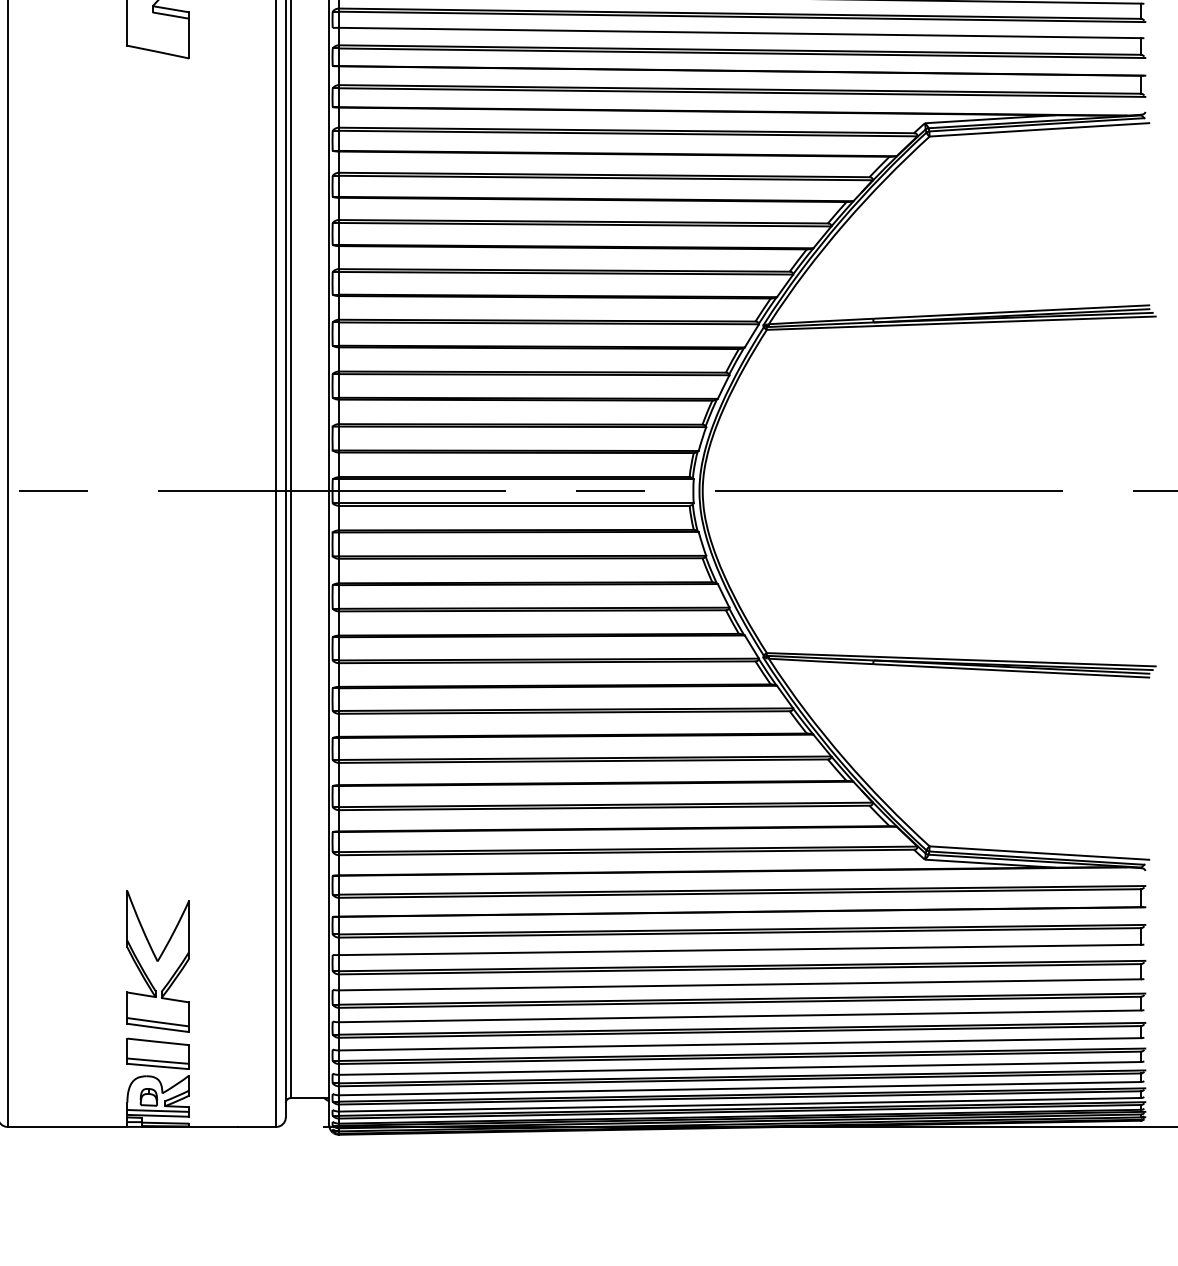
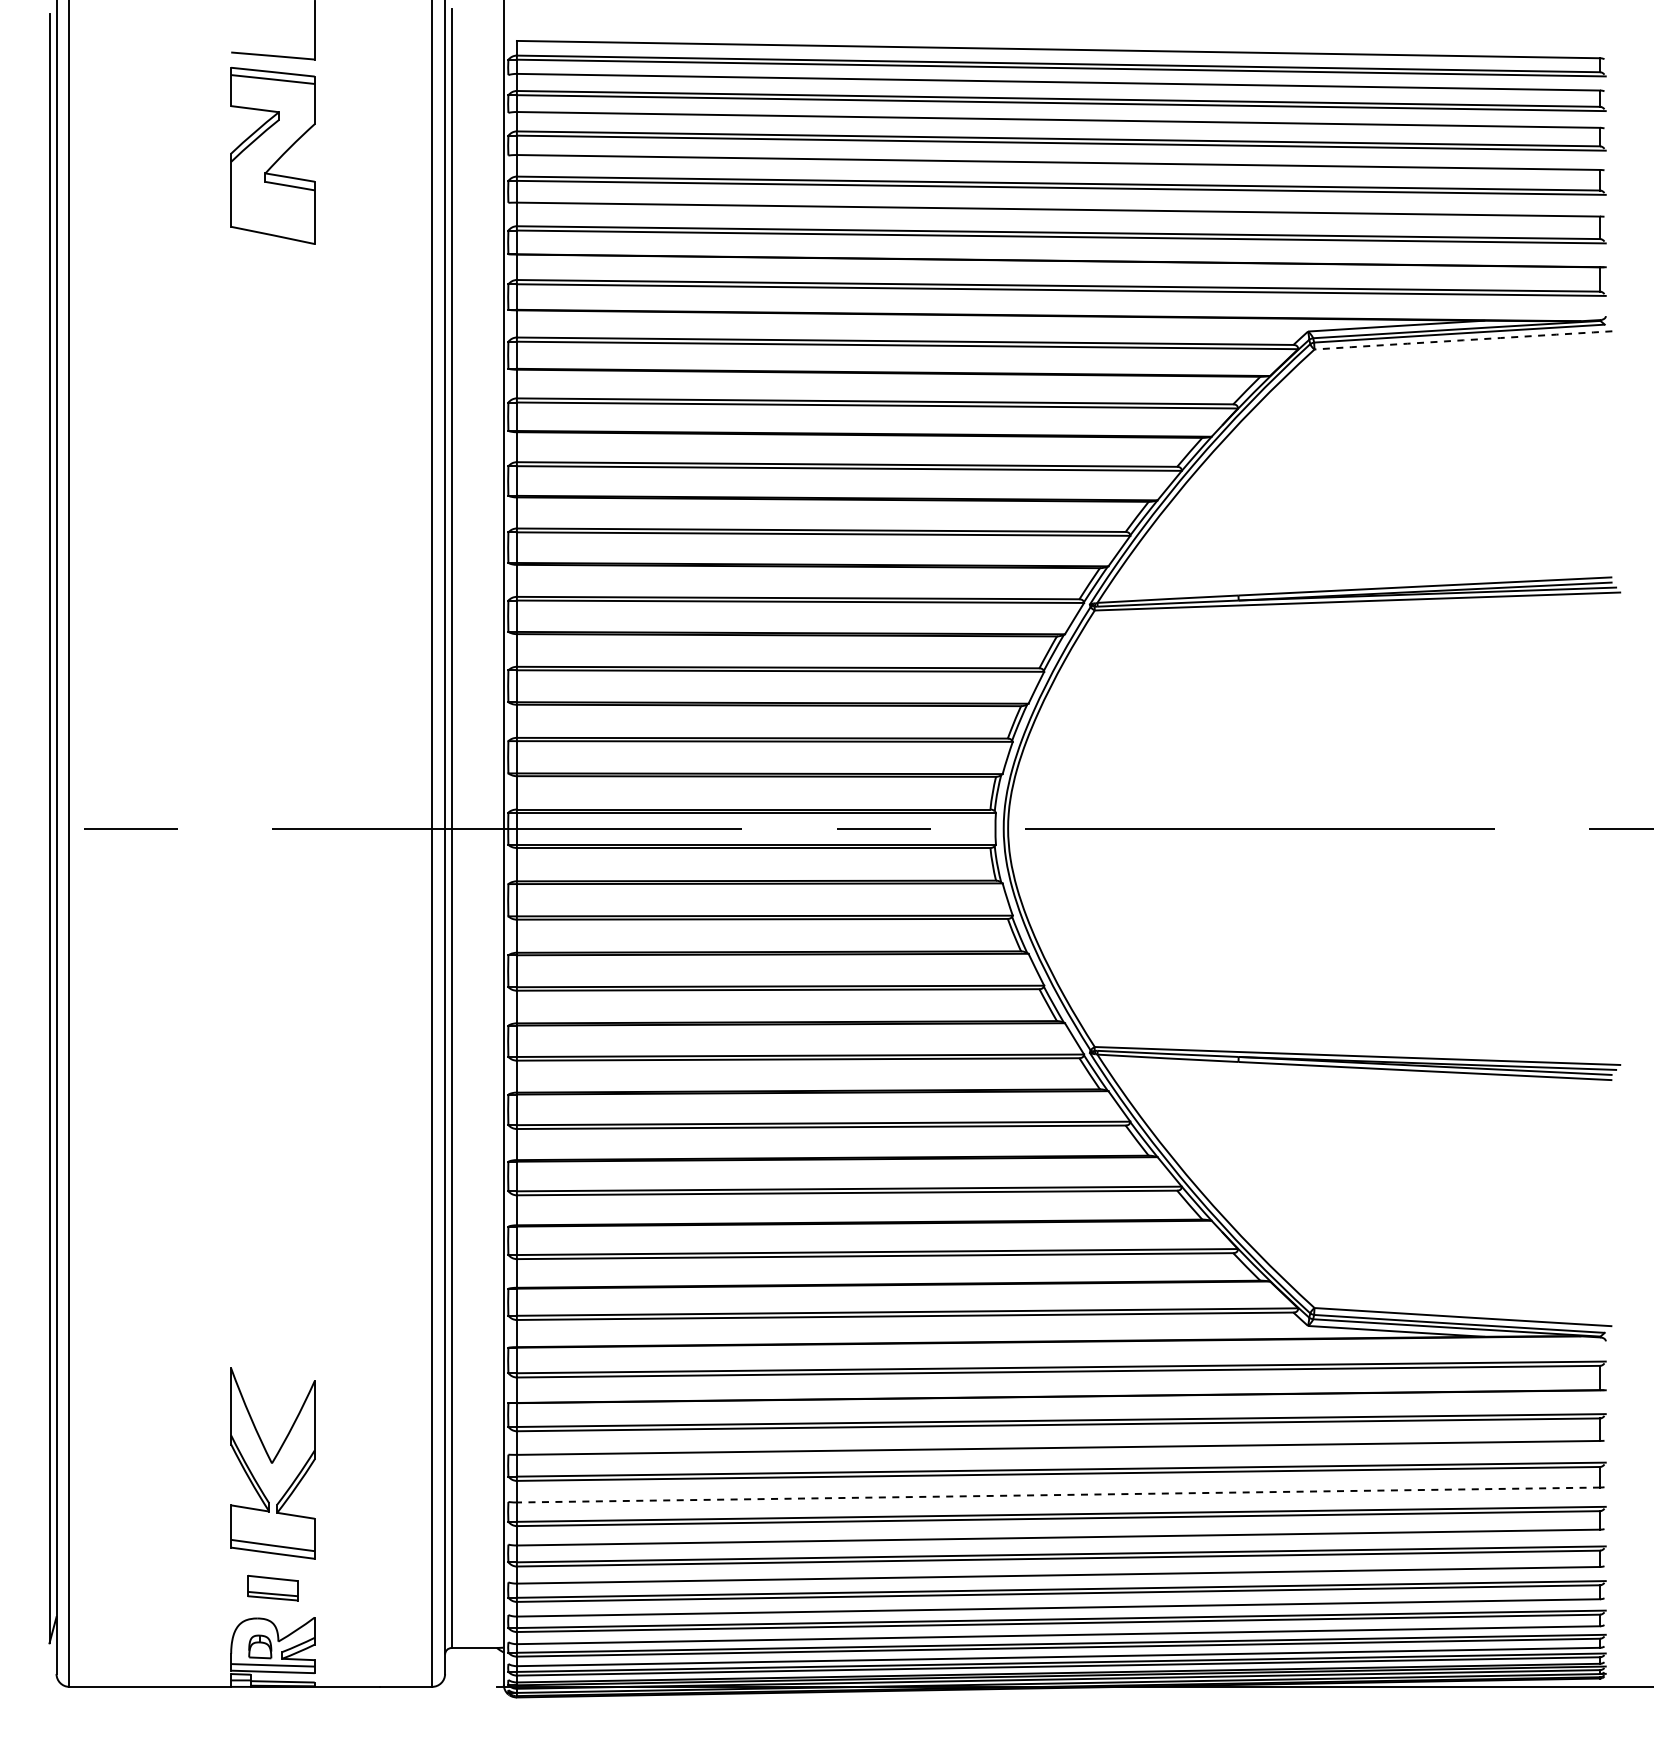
arc: (1039, 129) -> (1463, 340), solid -> dashed
line: (740, 985) -> (1058, 1495), solid -> dashed
part: (158, 1053) -> (272, 1587), size x0.6

